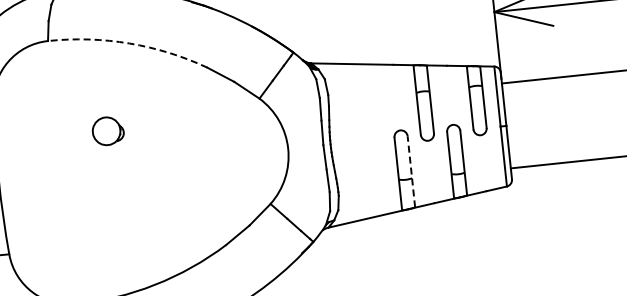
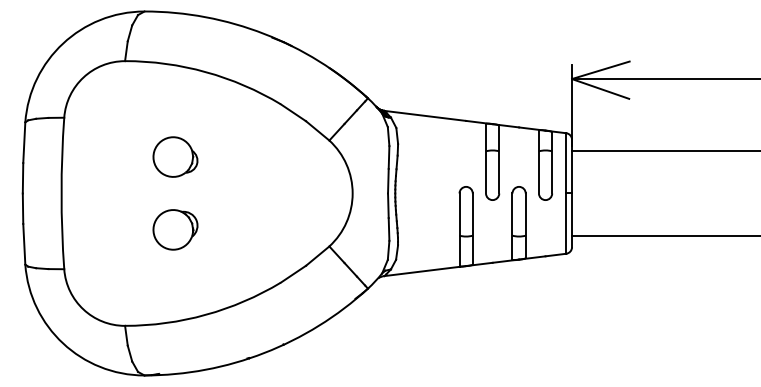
arc: (129, 43) -> (205, 72), dashed -> solid
part: (108, 130) -> (175, 156), size x1.43
line: (411, 172) -> (472, 229), dashed -> solid
part: (115, 203) -> (175, 229), added

